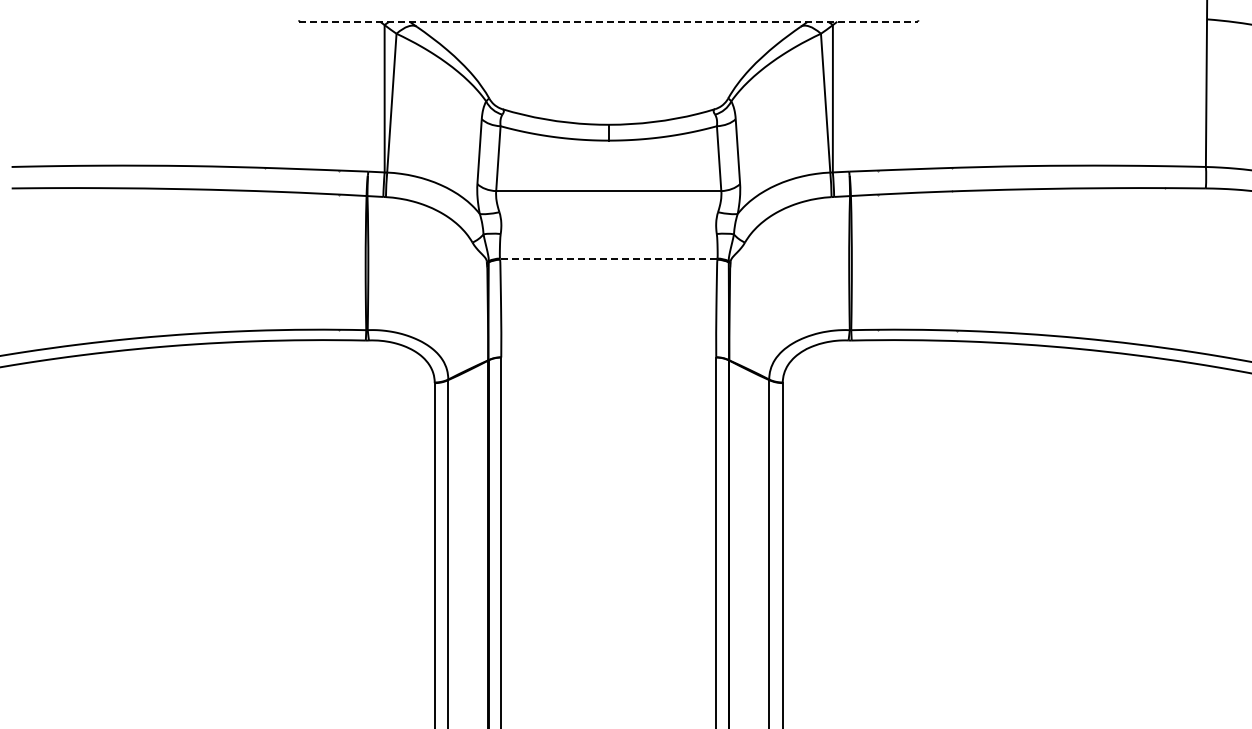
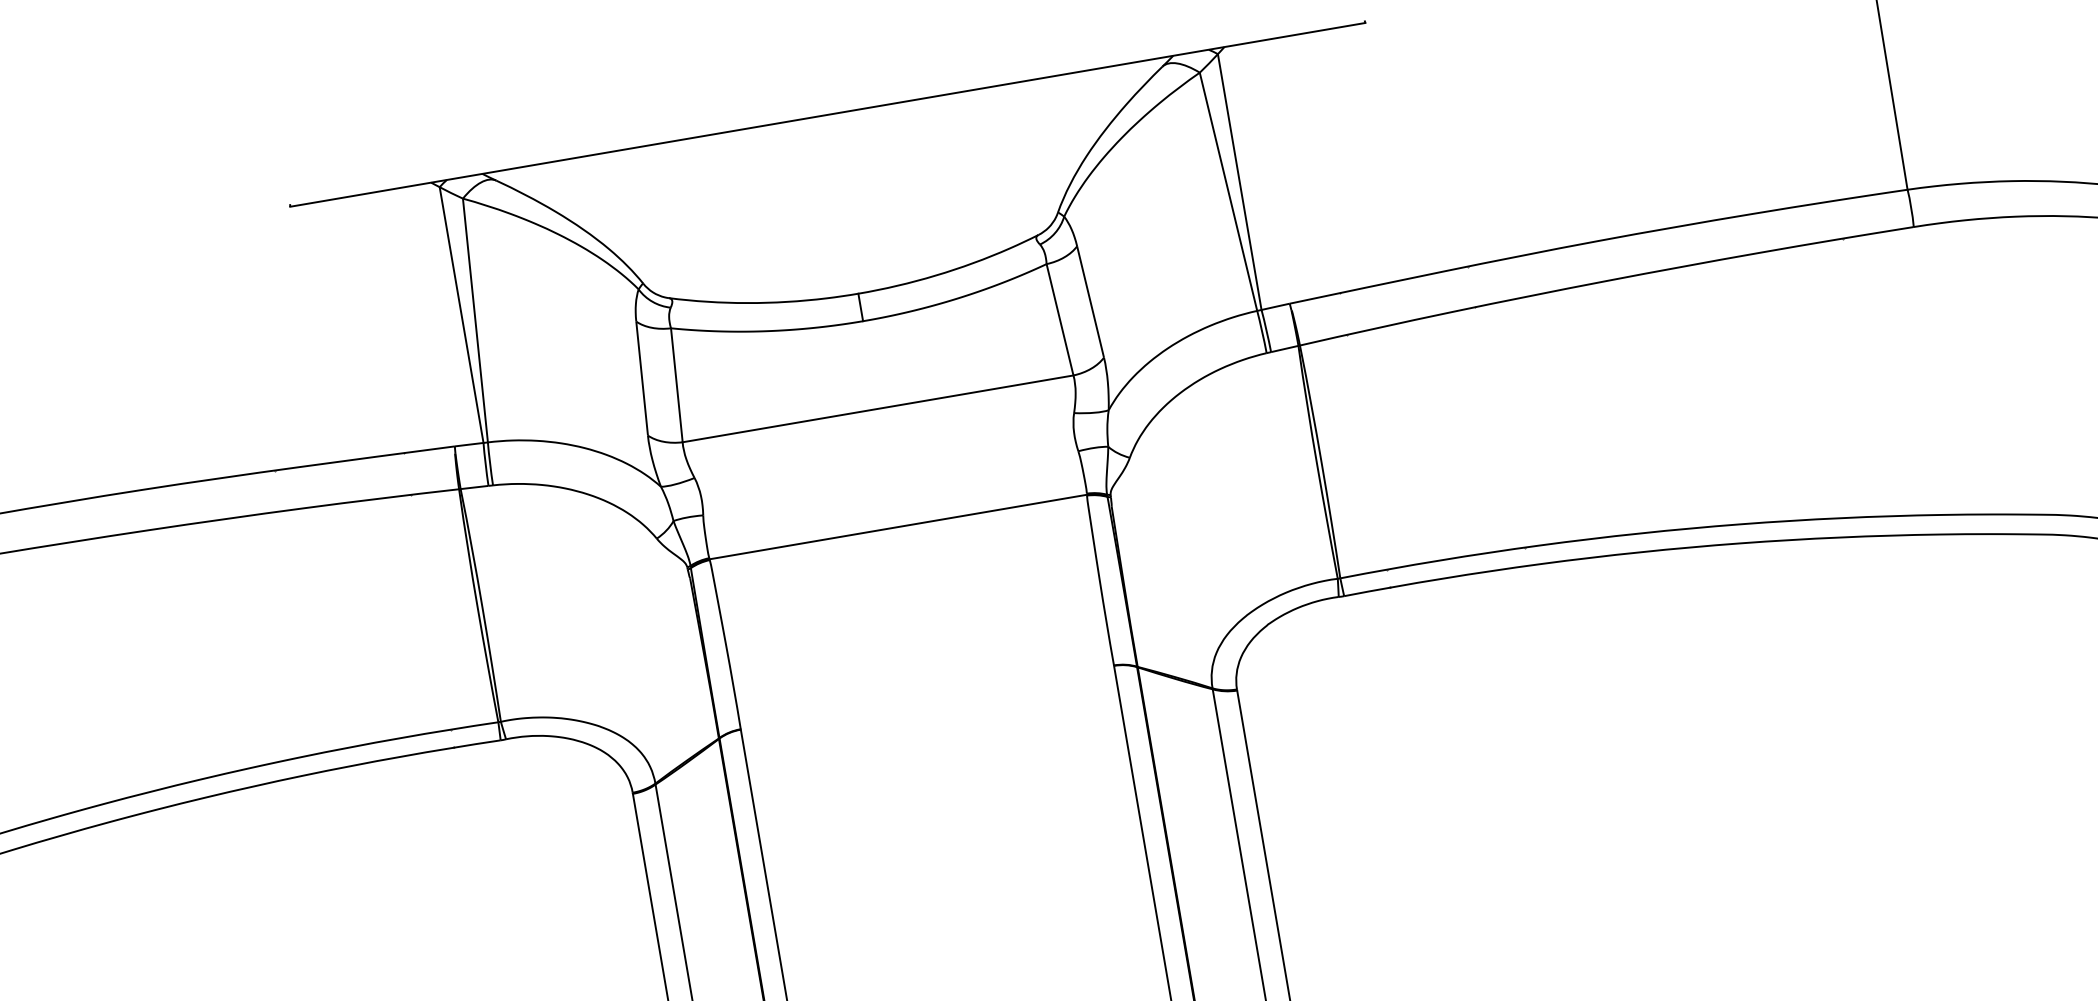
line: (608, 21) -> (827, 114), dashed -> solid
line: (608, 259) -> (897, 527), dashed -> solid

